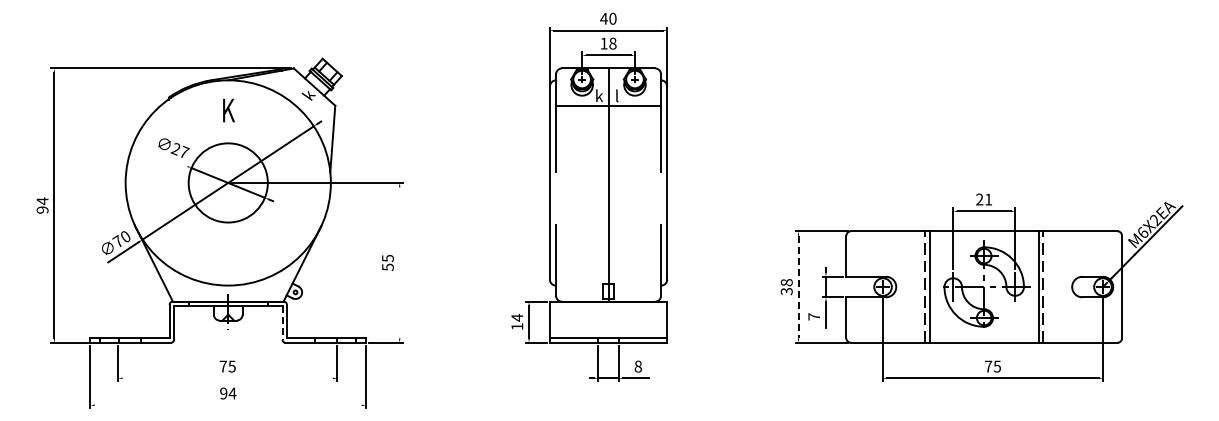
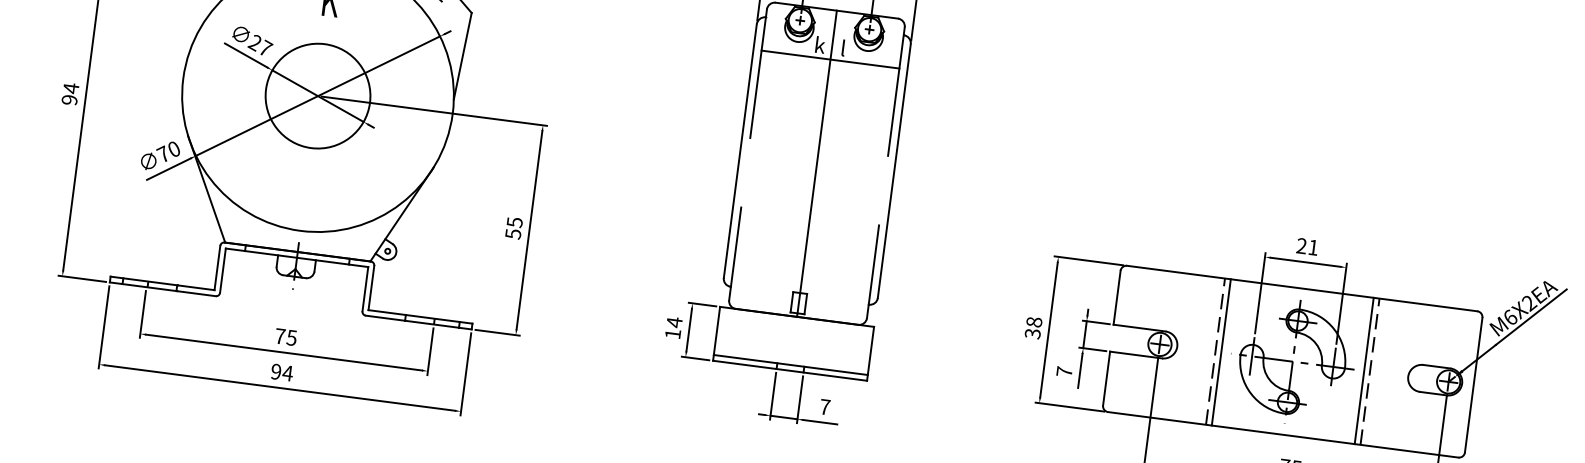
line: (170, 159) -> (246, 55), added
line: (399, 262) -> (529, 229), added
line: (798, 287) -> (1048, 330), dashed -> solid
line: (282, 322) -> (365, 288), dashed -> solid
text: (637, 366) -> (824, 406), 8 -> 7
line: (227, 378) -> (283, 352), added
line: (227, 405) -> (279, 388), added

